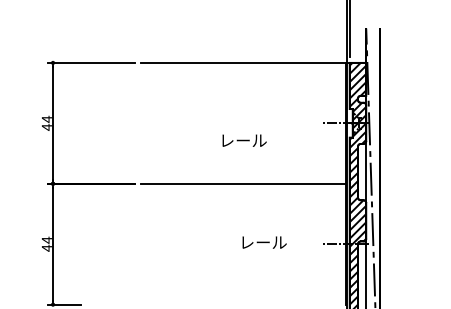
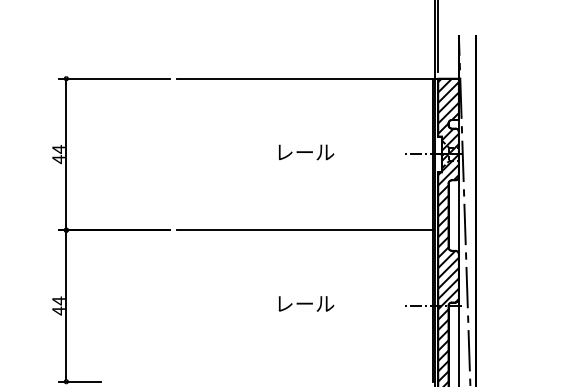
text: (244, 140) -> (306, 152), moved
text: (264, 242) -> (306, 303), moved

